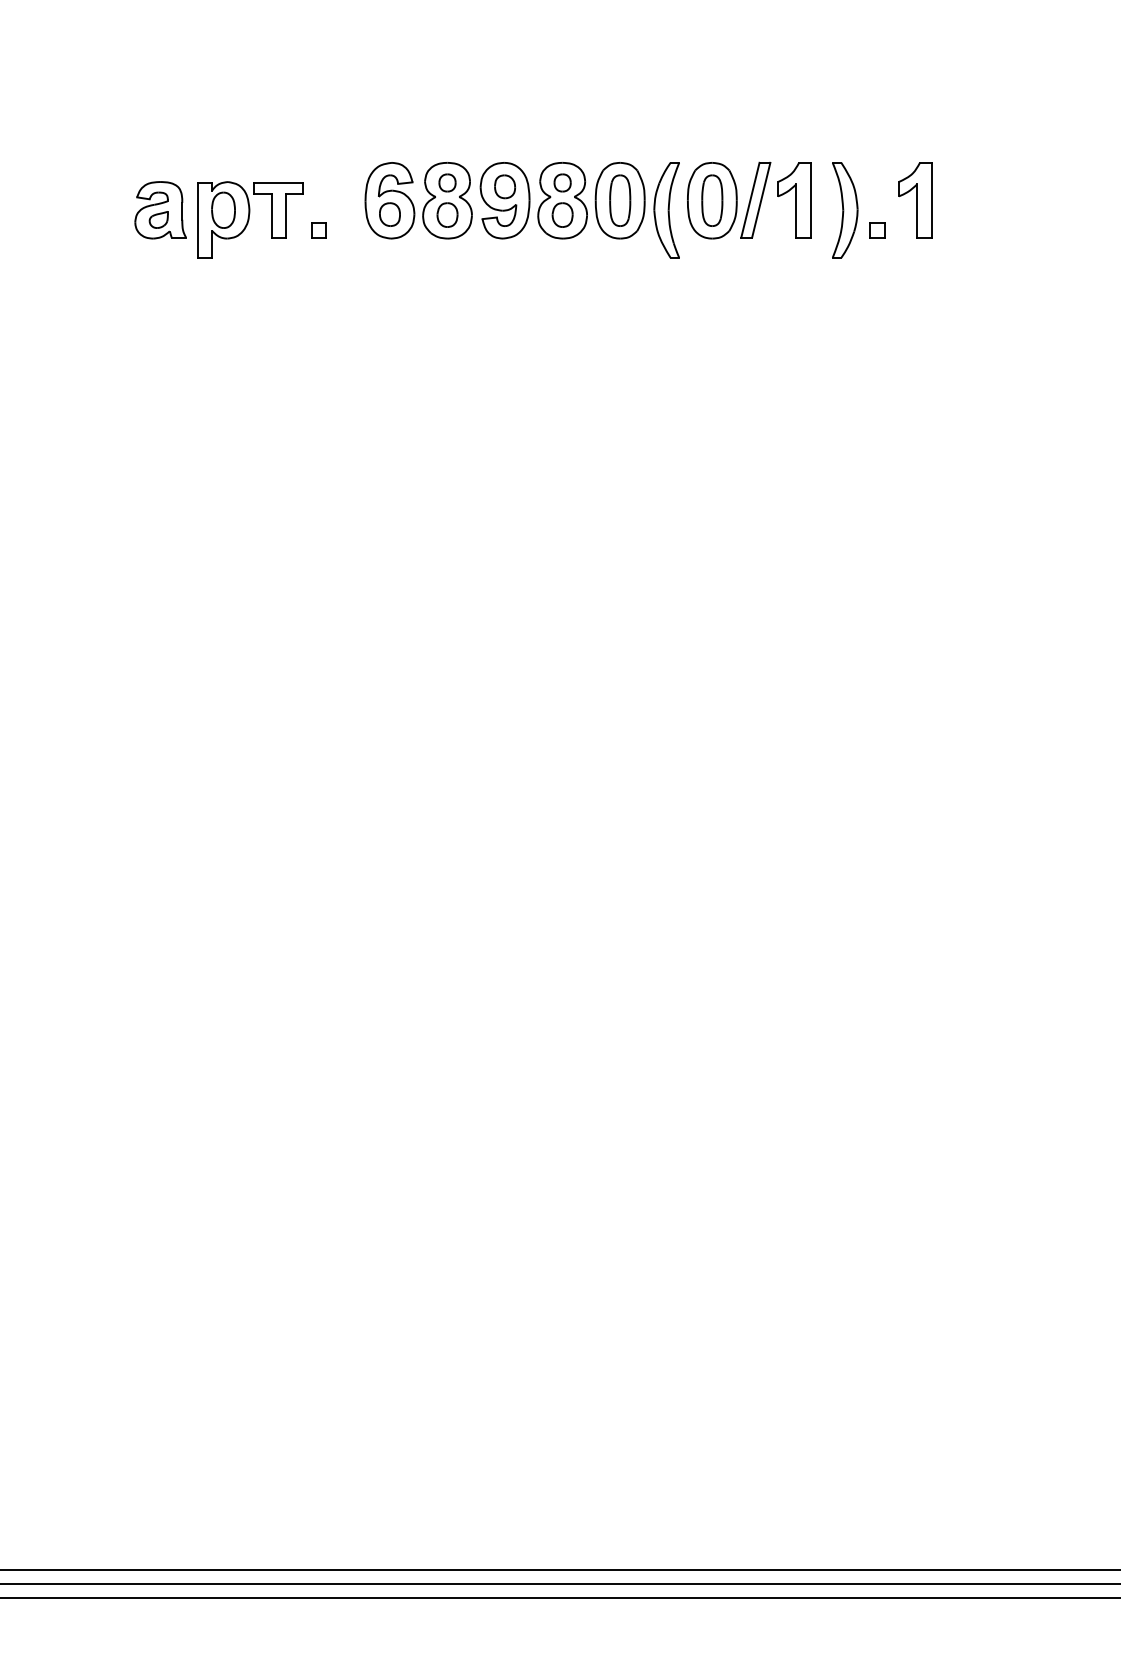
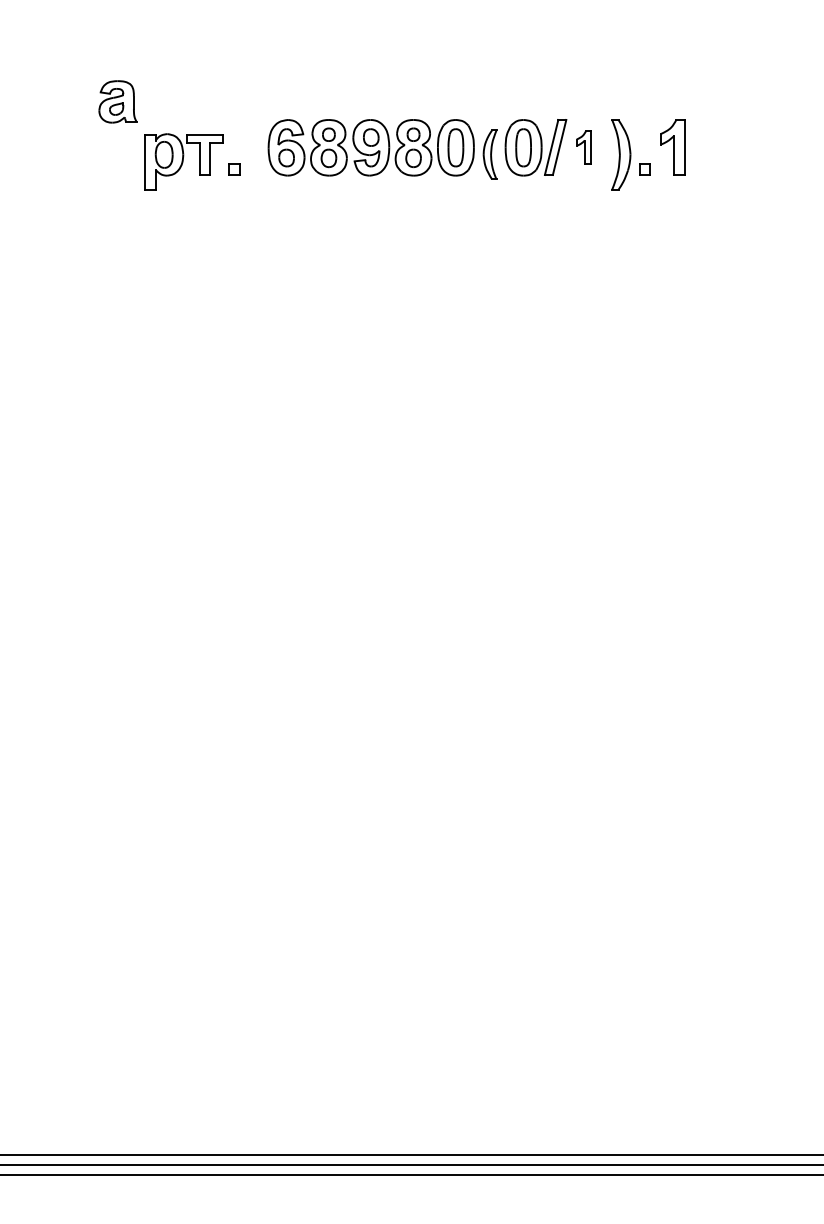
part: (794, 200) -> (584, 147), size x0.6
part: (160, 210) -> (117, 102), moved
part: (666, 210) -> (489, 155), size x0.7

